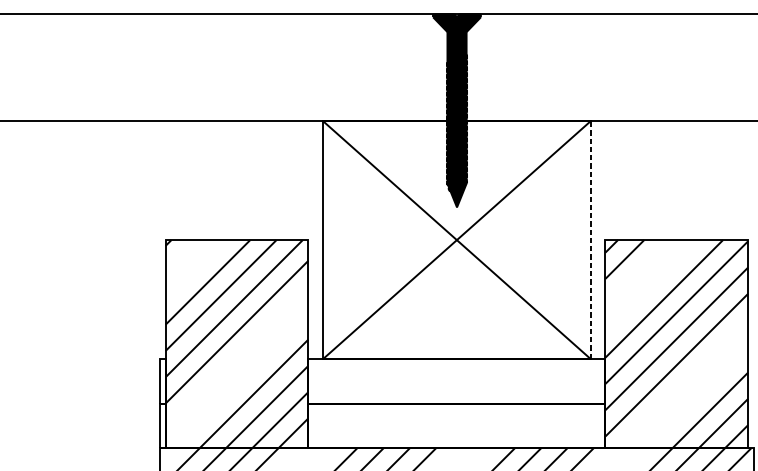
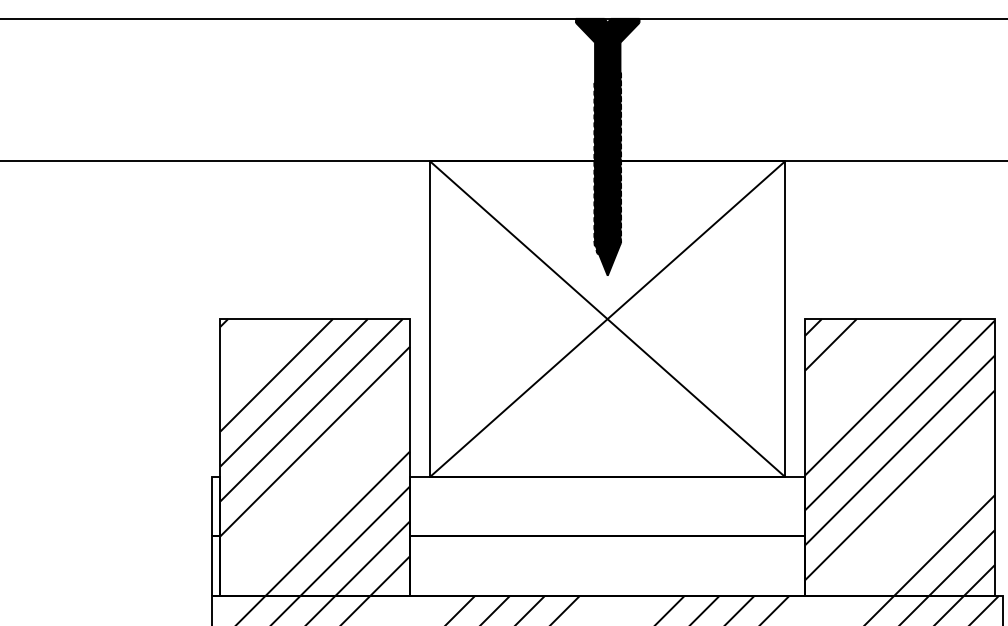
line: (590, 239) -> (785, 318), dashed -> solid

